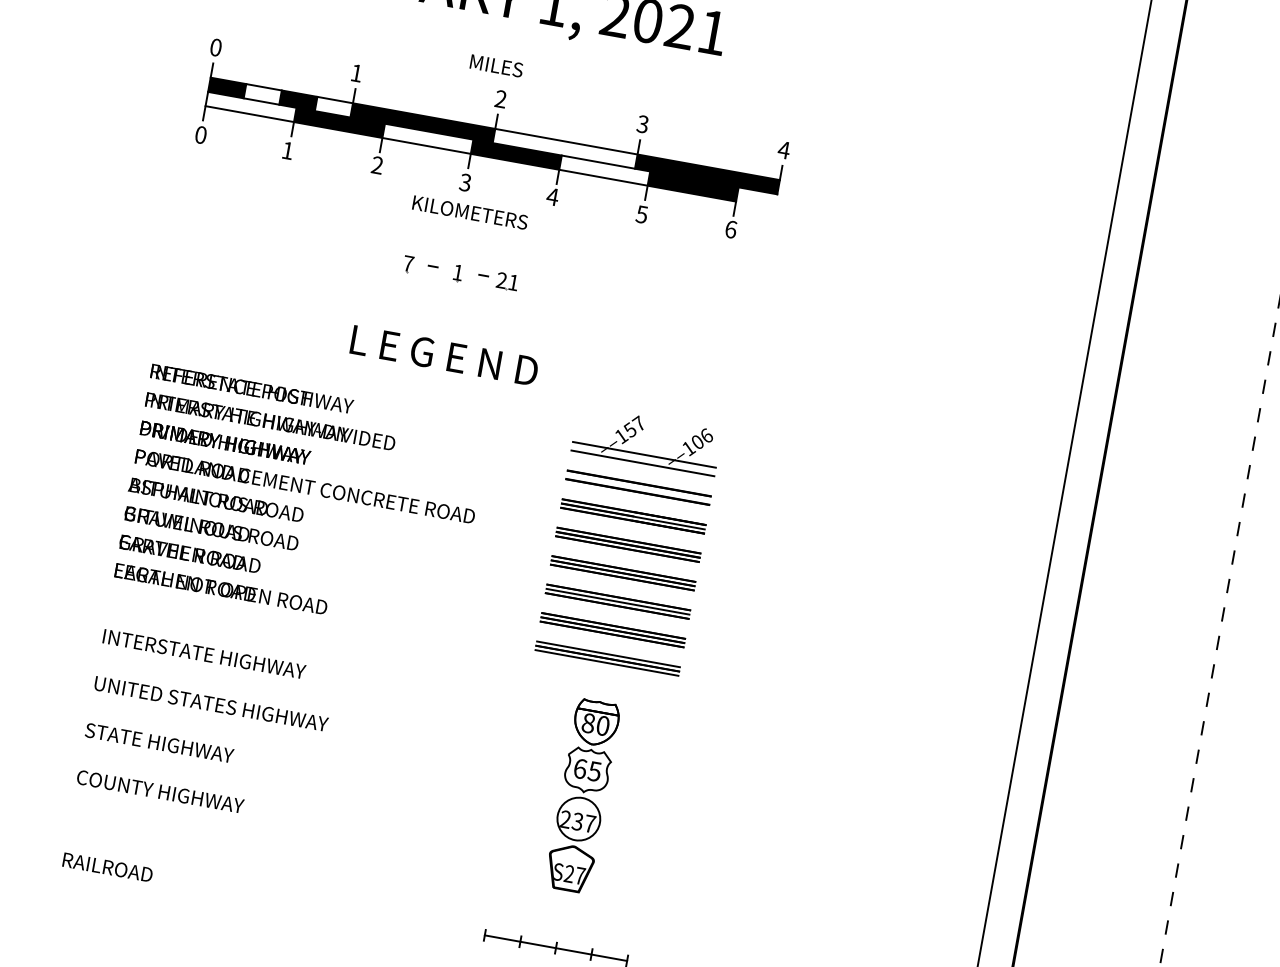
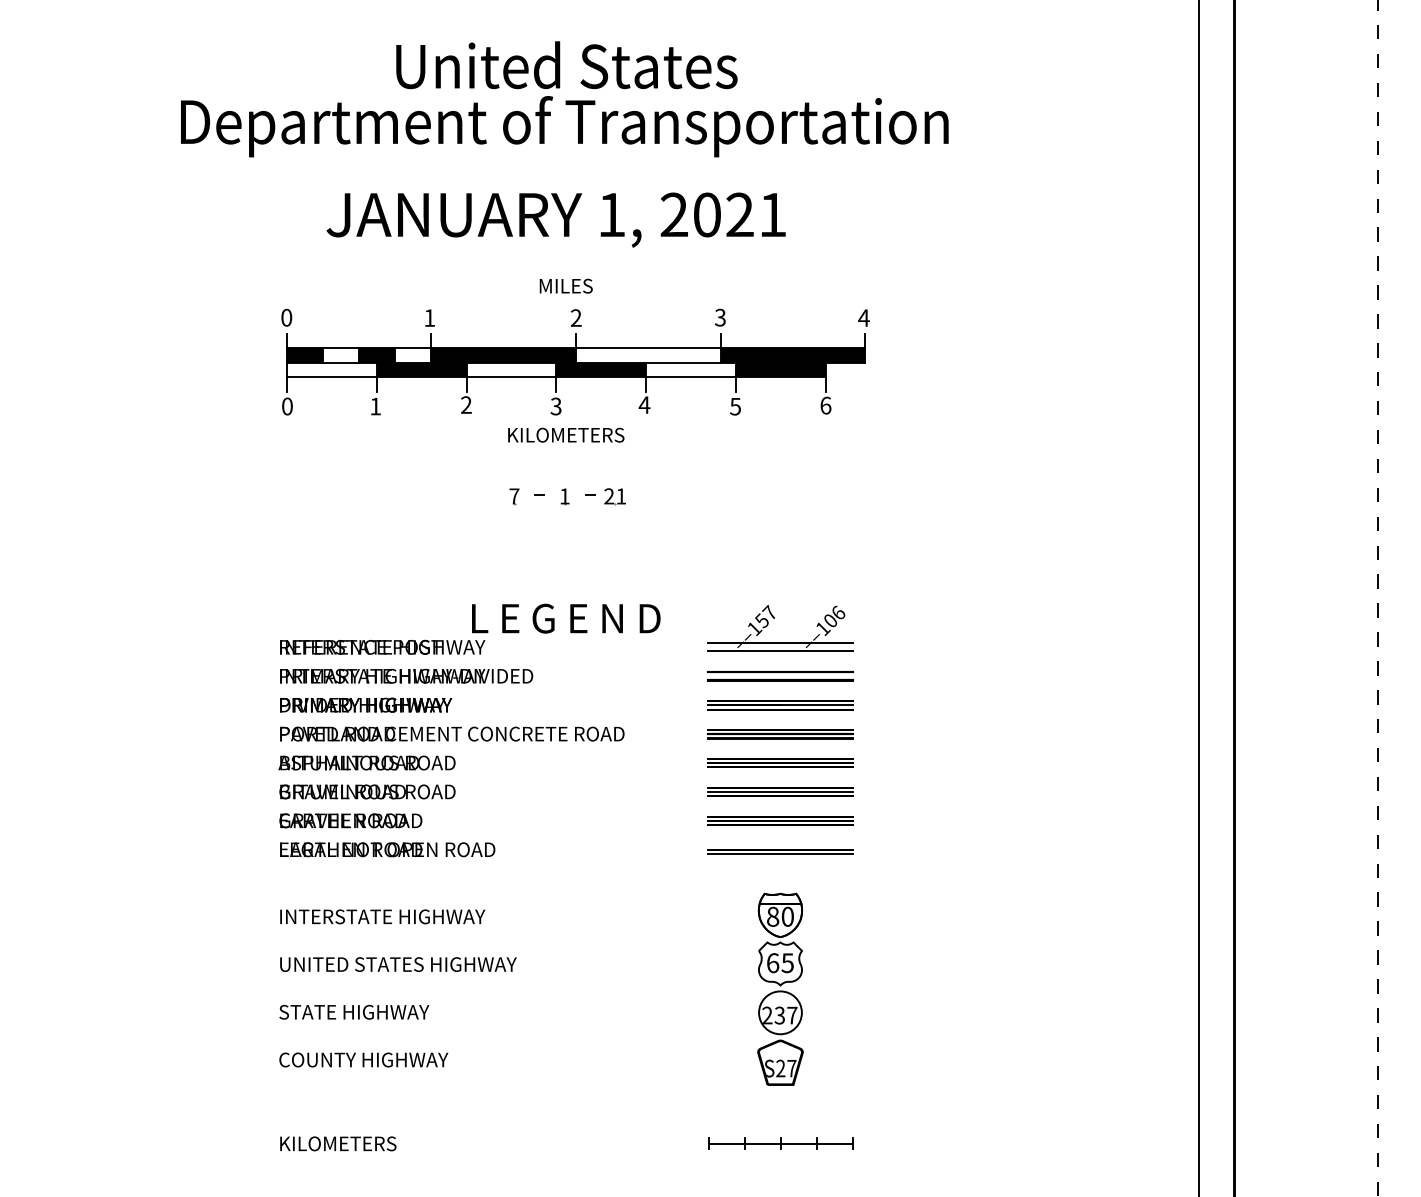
text: (444, 355) -> (566, 618), moved
line: (608, 654) -> (780, 845), removed
text: (121, 869) -> (339, 1143), RAILROAD -> KILOMETERS

